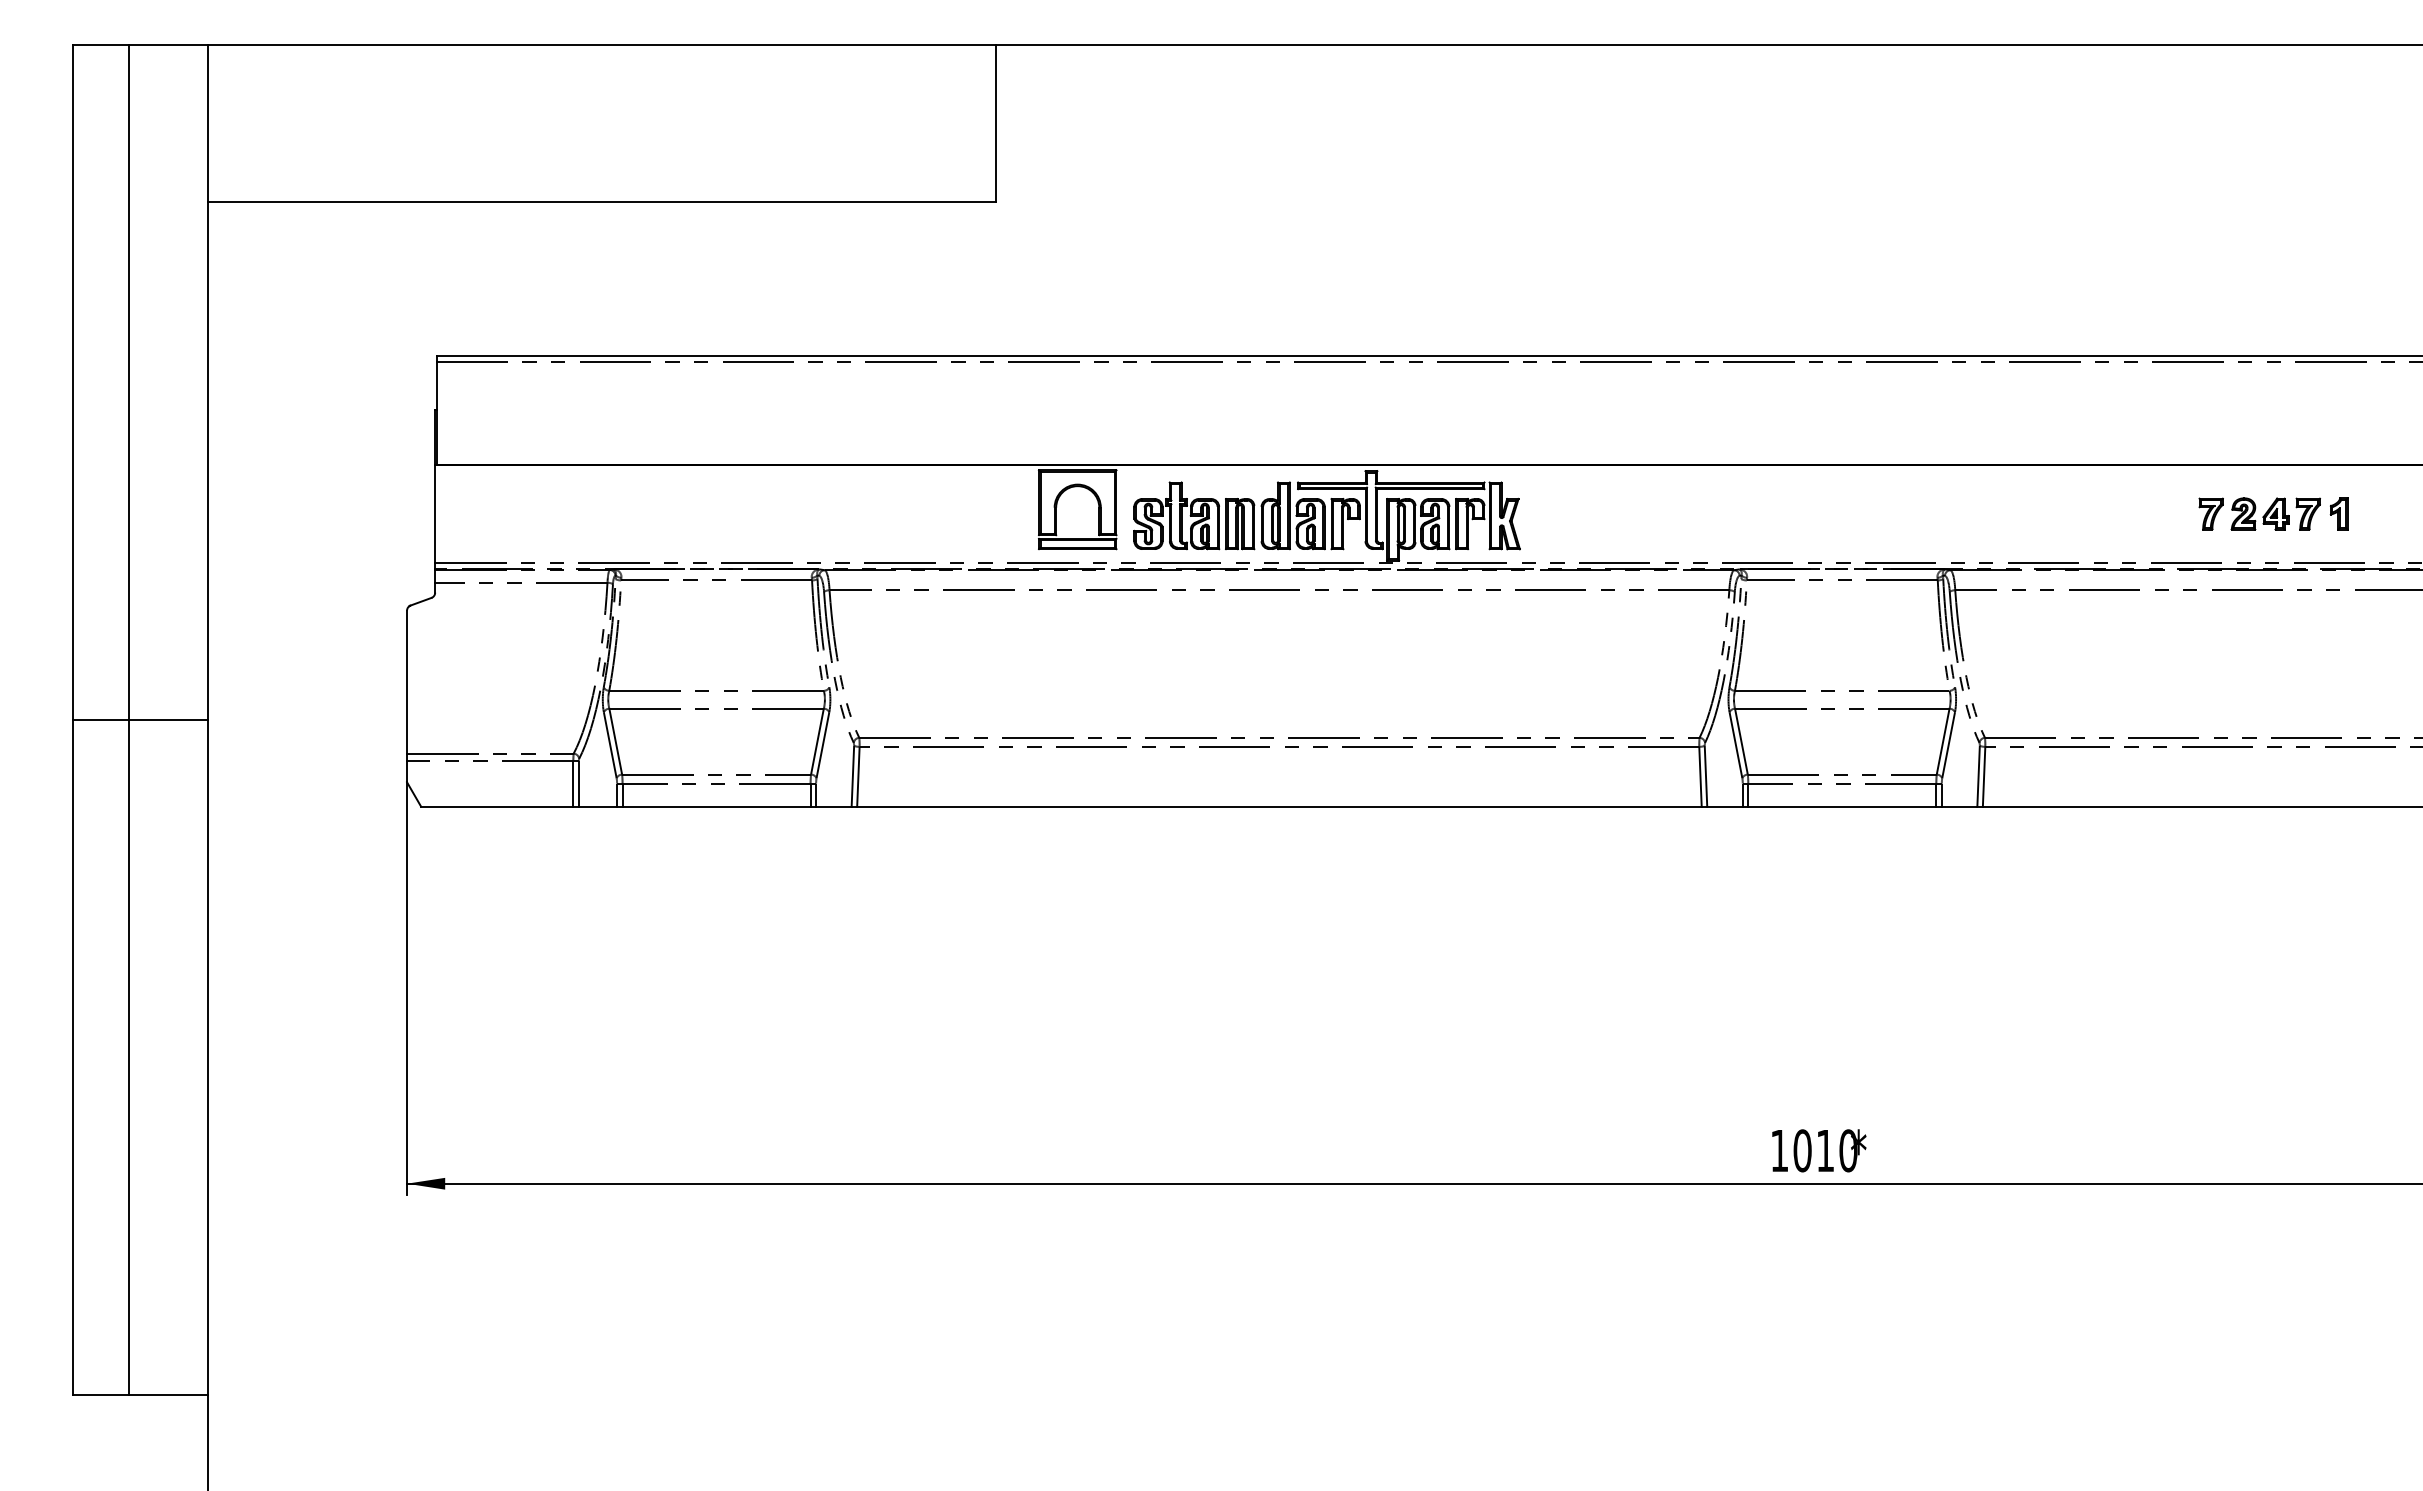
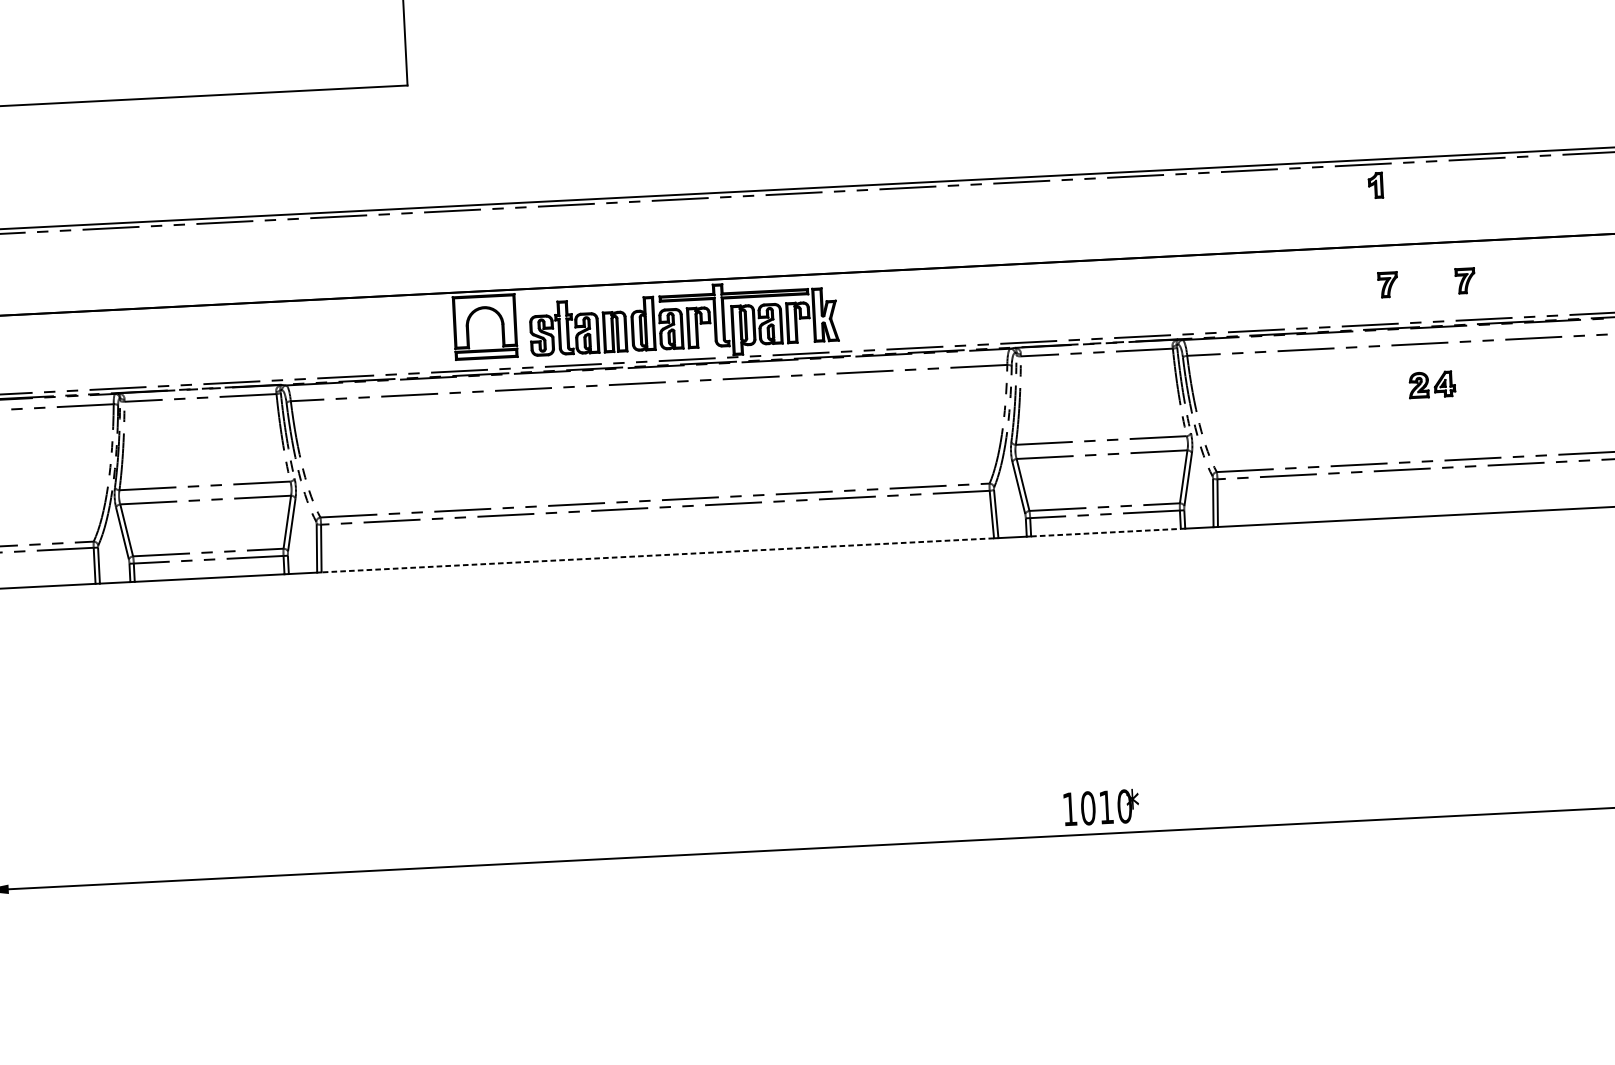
part: (2259, 513) -> (1431, 384), moved
part: (2338, 513) -> (1375, 185), moved
line: (1278, 806) -> (657, 555), solid -> dashed
line: (1842, 806) -> (1106, 532), solid -> dashed

